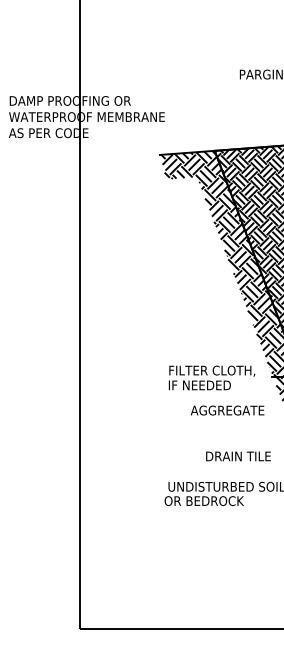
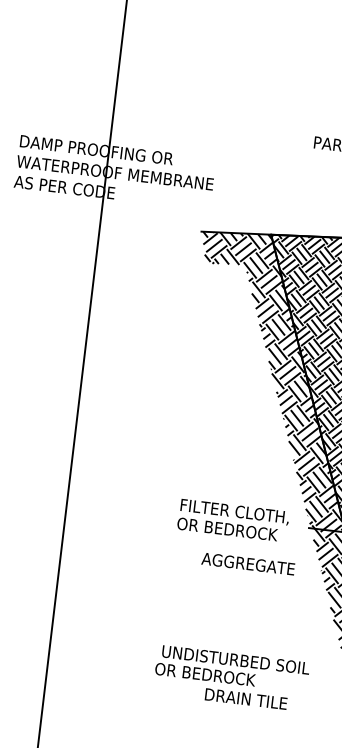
text: (207, 385) -> (226, 529), IF NEEDED -> OR BEDROCK
text: (238, 456) -> (246, 699), moved

